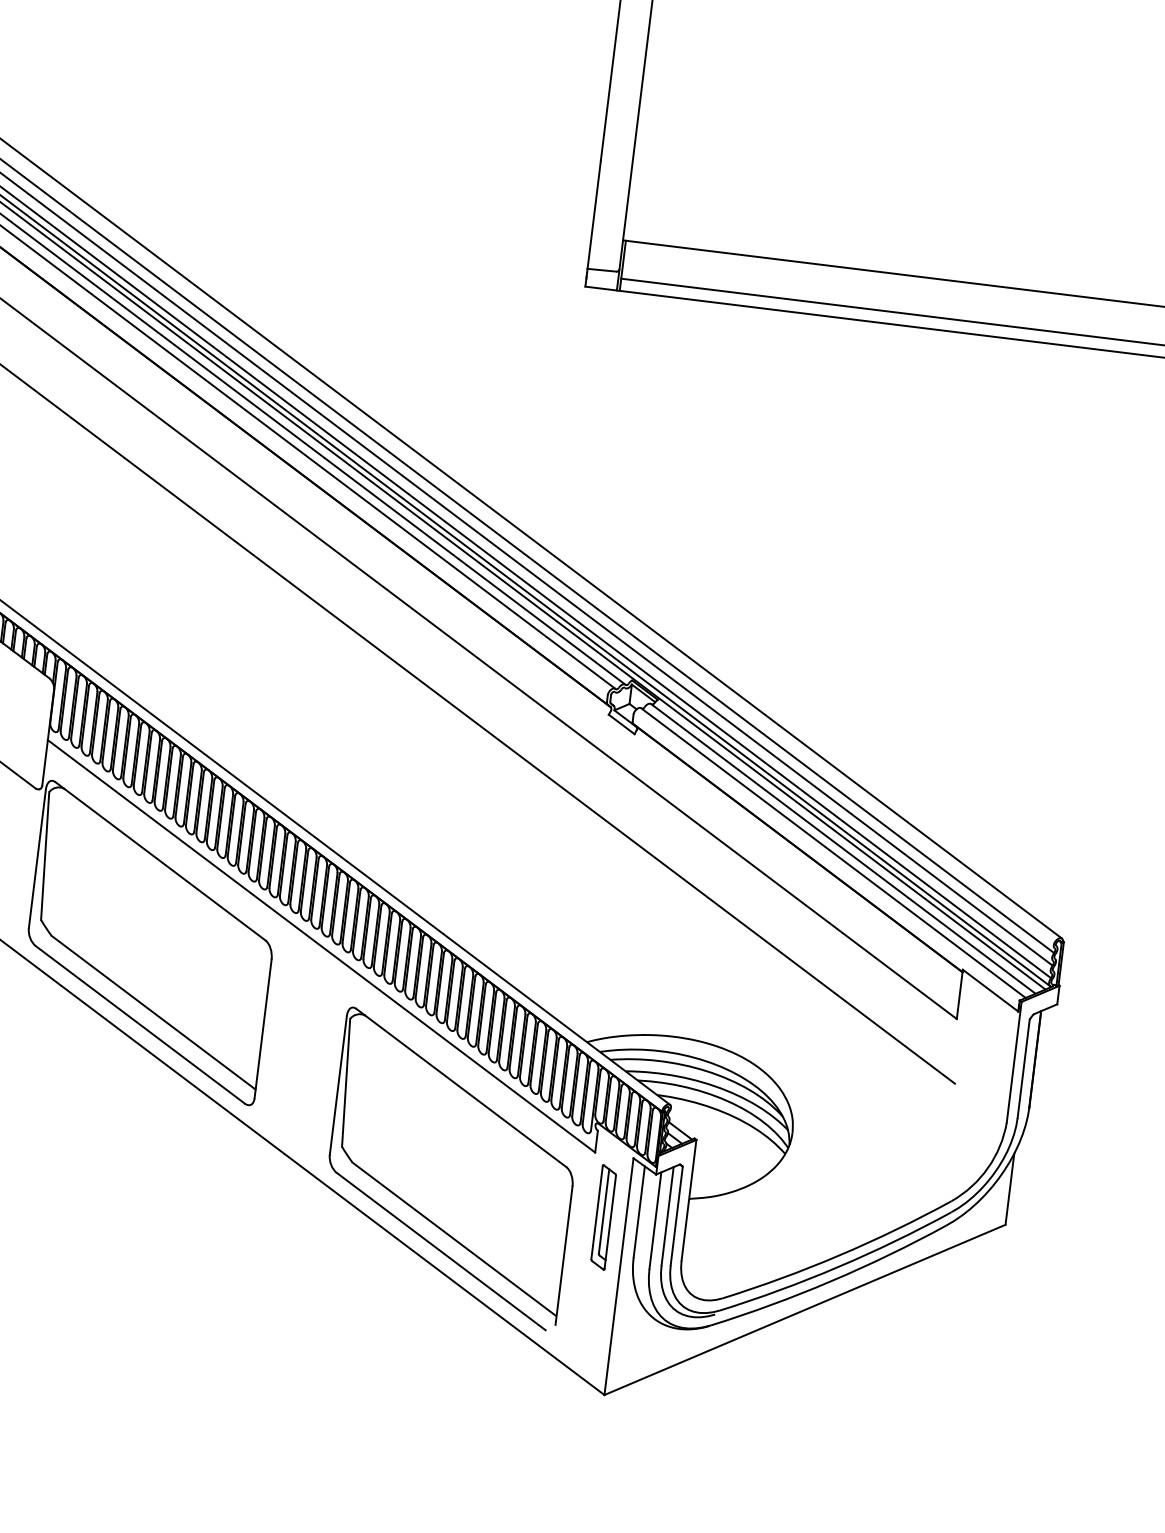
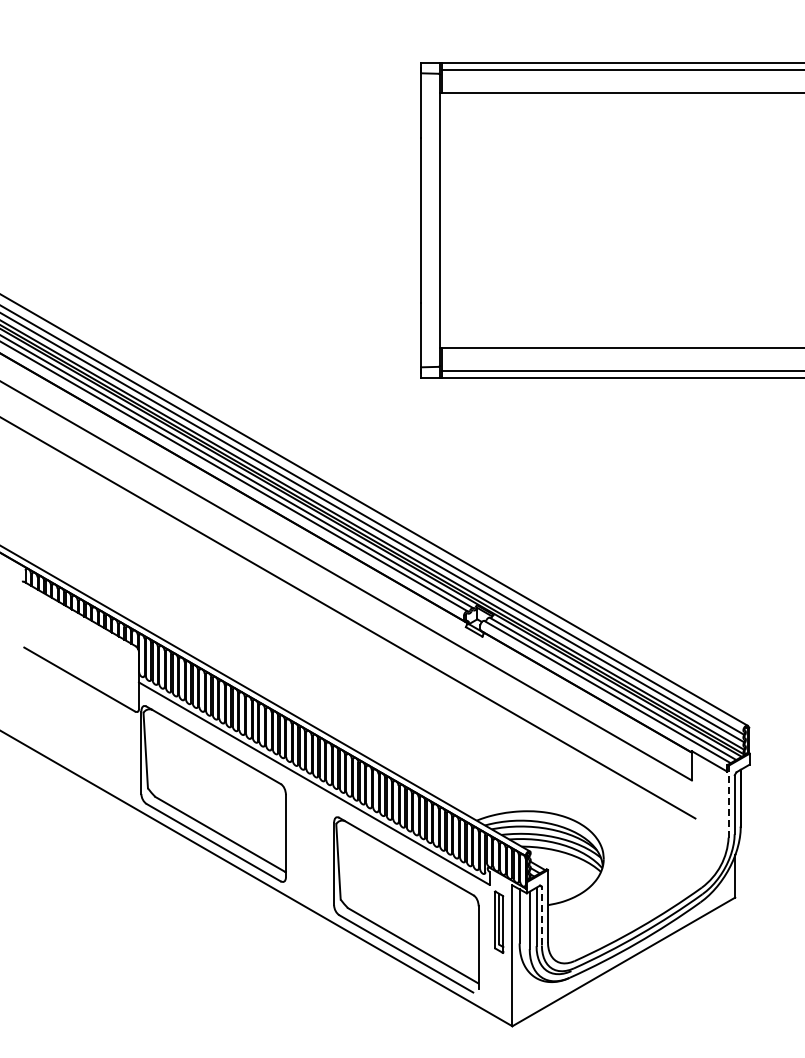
line: (1014, 1061) -> (728, 801), solid -> dashed
line: (676, 1214) -> (541, 915), solid -> dashed

